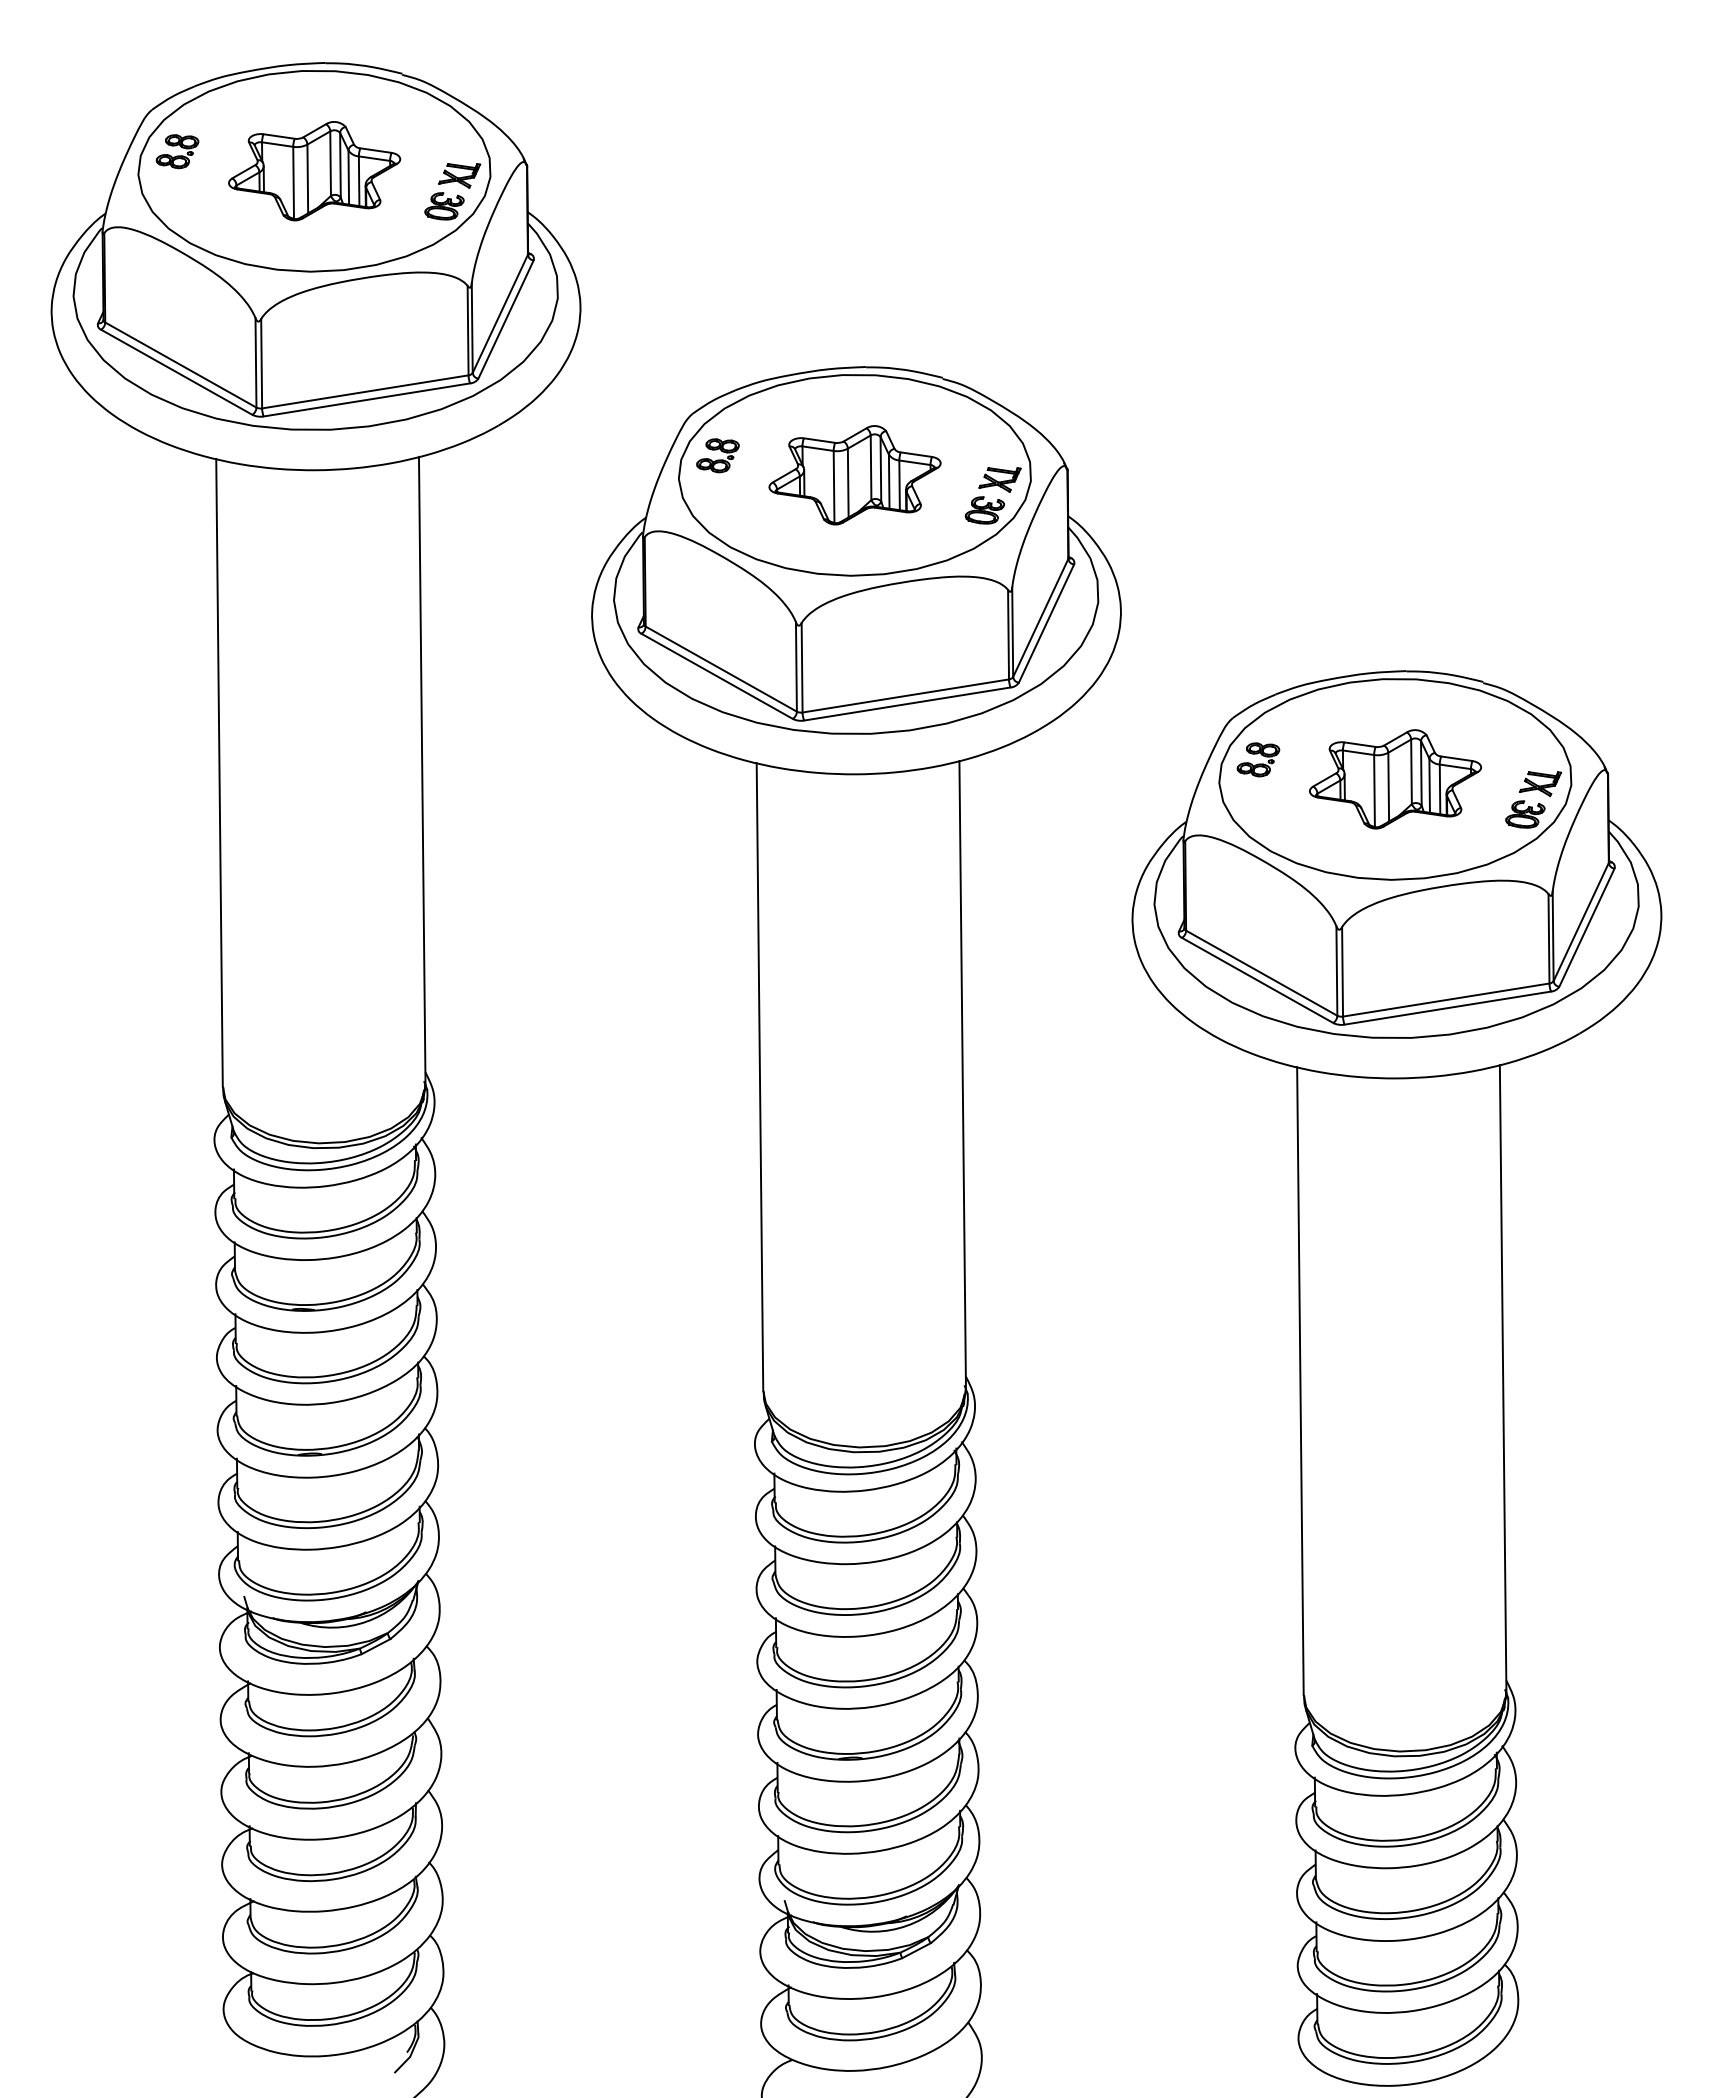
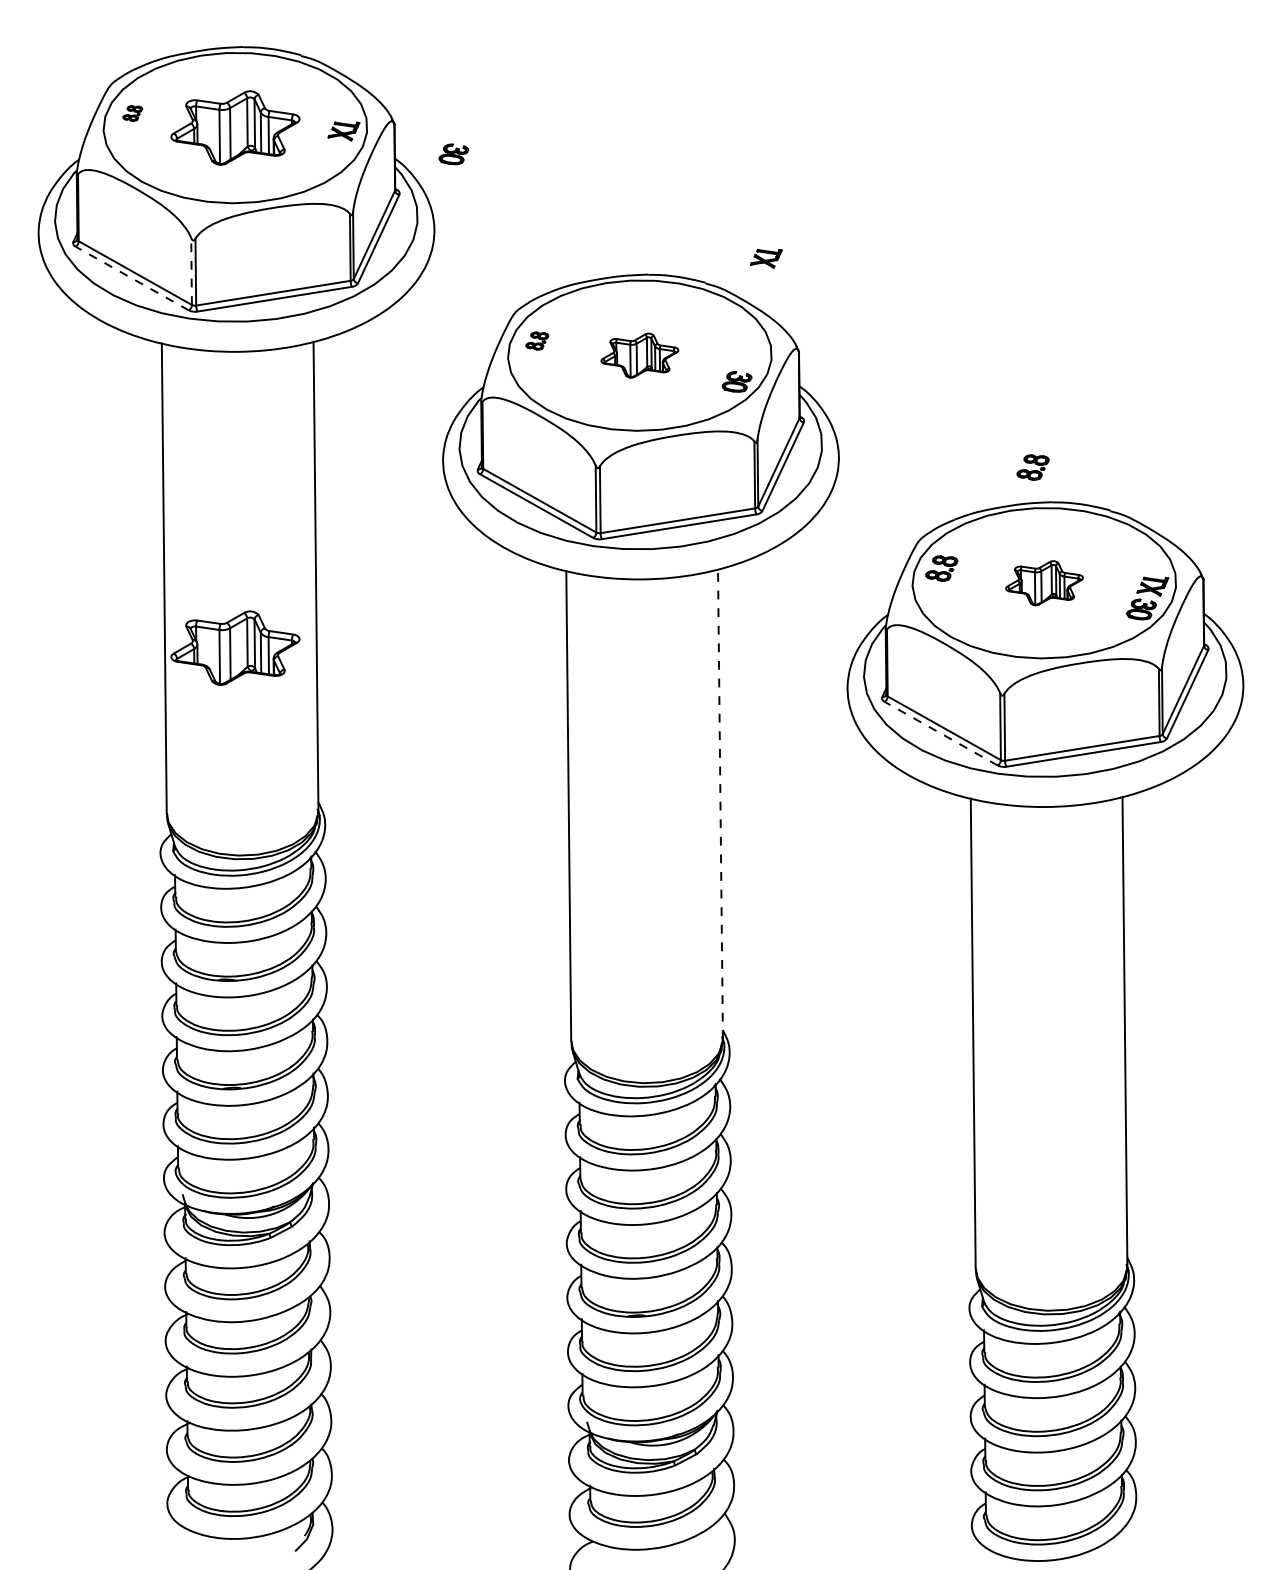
part: (177, 151) -> (132, 113), size x0.6
part: (444, 206) -> (453, 154), moved
line: (255, 362) -> (191, 271), solid -> dashed
line: (176, 372) -> (132, 278), solid -> dashed
part: (717, 455) -> (536, 340), size x0.7
part: (854, 475) -> (639, 355), size x0.6
part: (999, 479) -> (765, 258), moved
part: (1380, 624) -> (1033, 467), added
part: (1395, 779) -> (1044, 583), size x0.6
part: (314, 866) -> (235, 648), added
line: (1257, 980) -> (941, 733), solid -> dashed
line: (962, 1074) -> (720, 804), solid -> dashed

